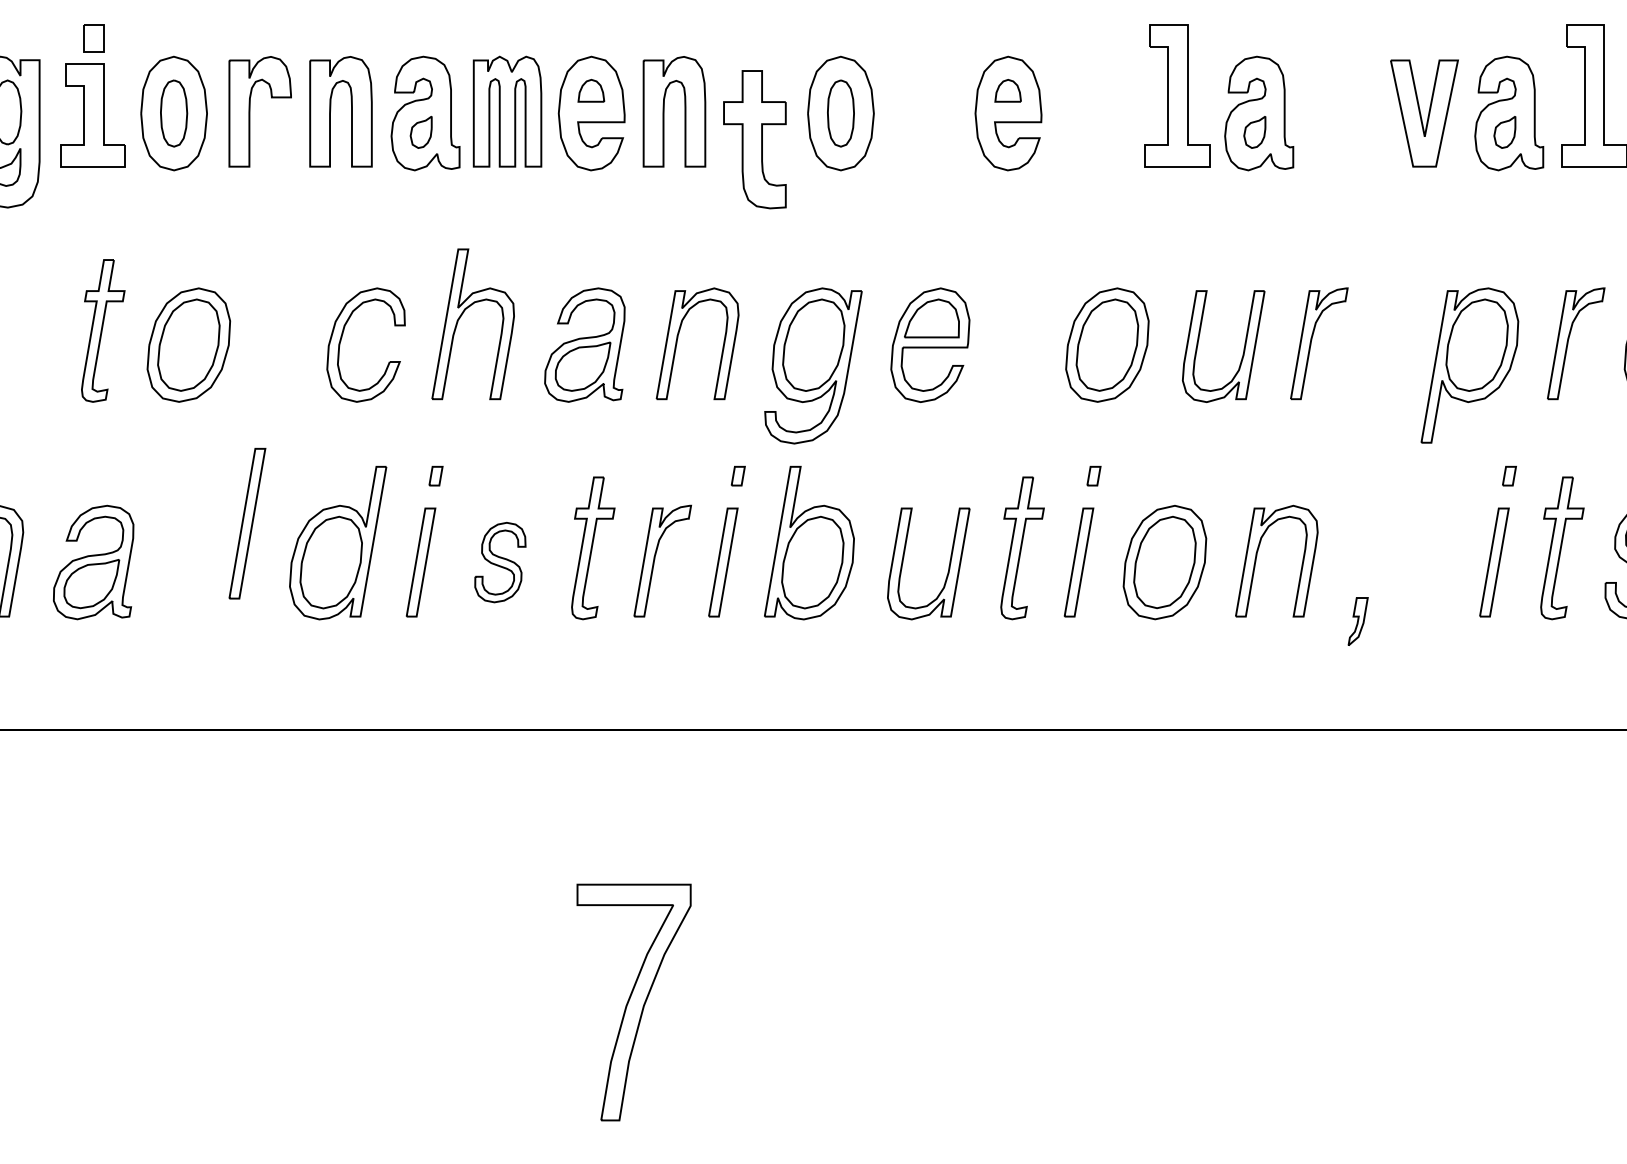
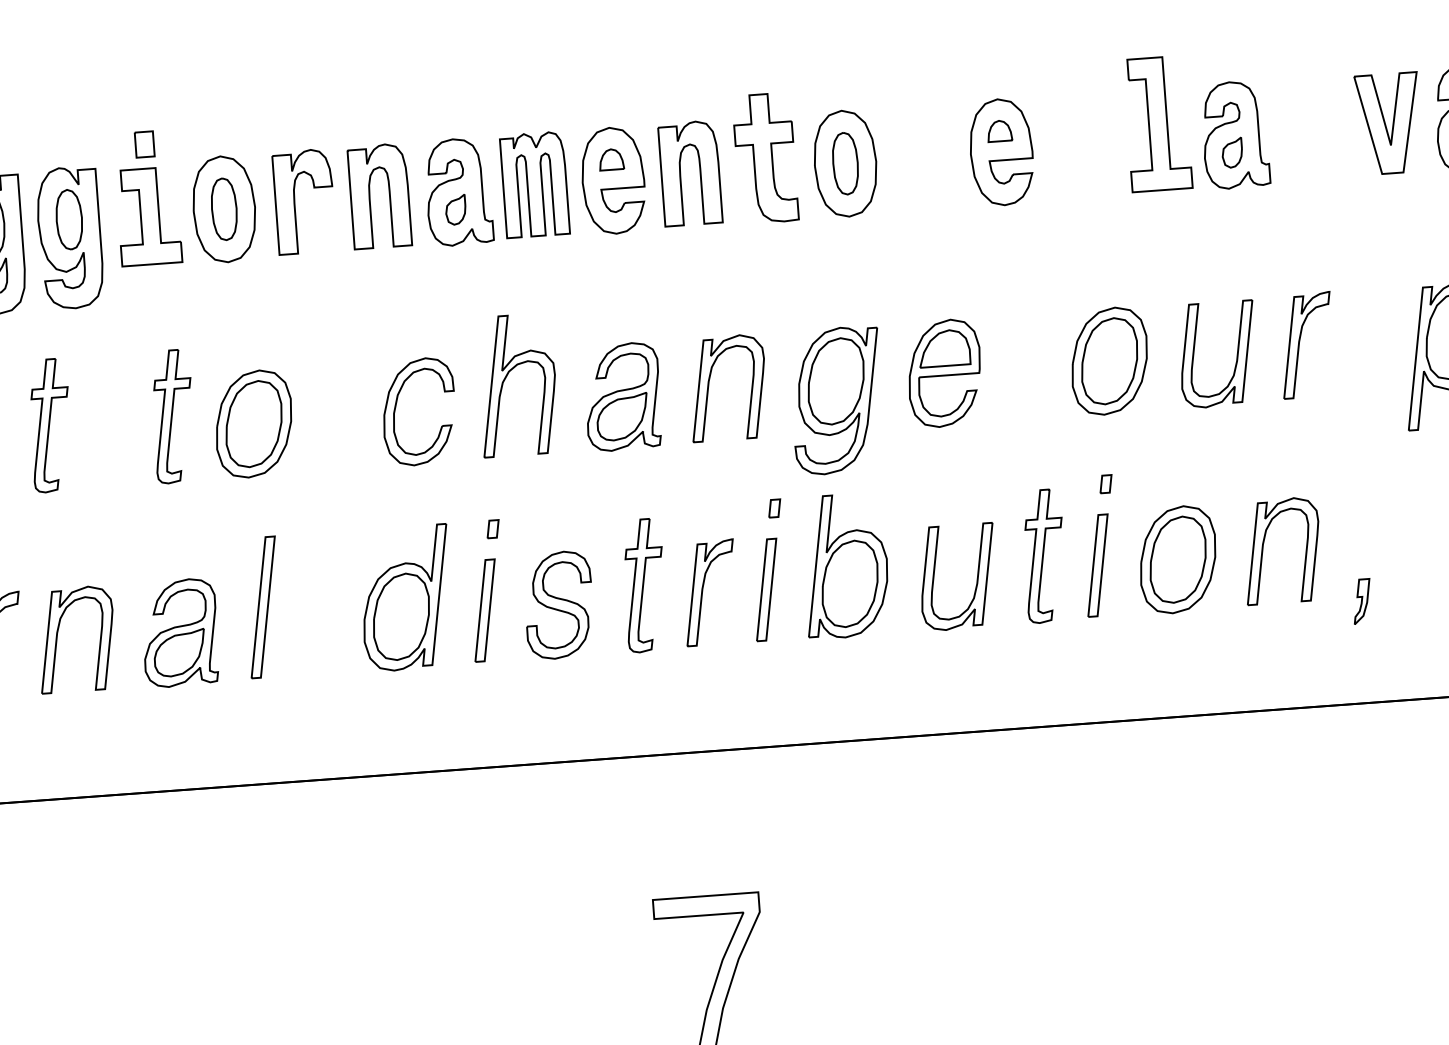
part: (754, 139) -> (765, 158), moved
part: (247, 523) -> (263, 607), moved
part: (500, 562) -> (559, 605), size x1.43

